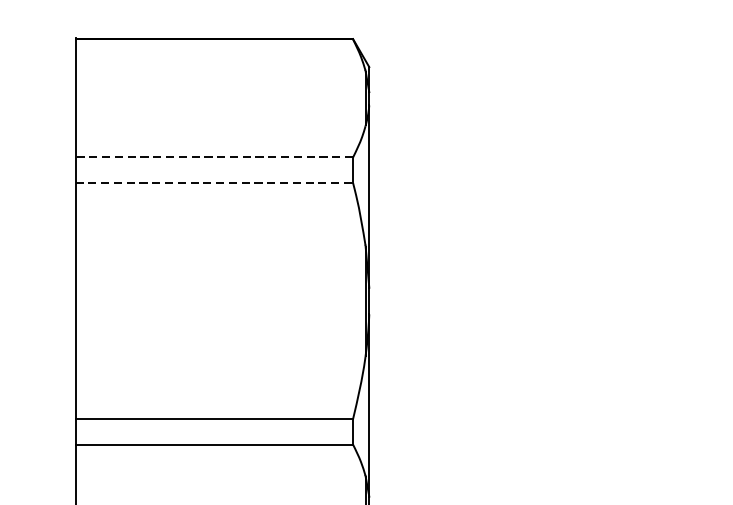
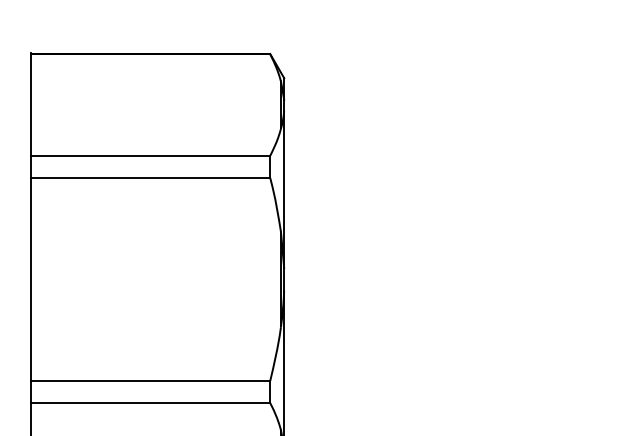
line: (213, 157) -> (150, 155), dashed -> solid
line: (215, 182) -> (151, 177), dashed -> solid

